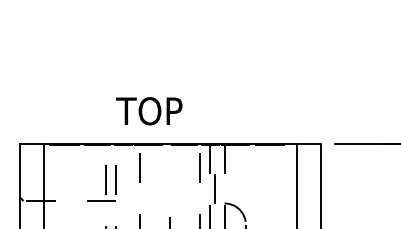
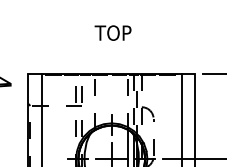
text: (148, 110) -> (112, 32), moved

